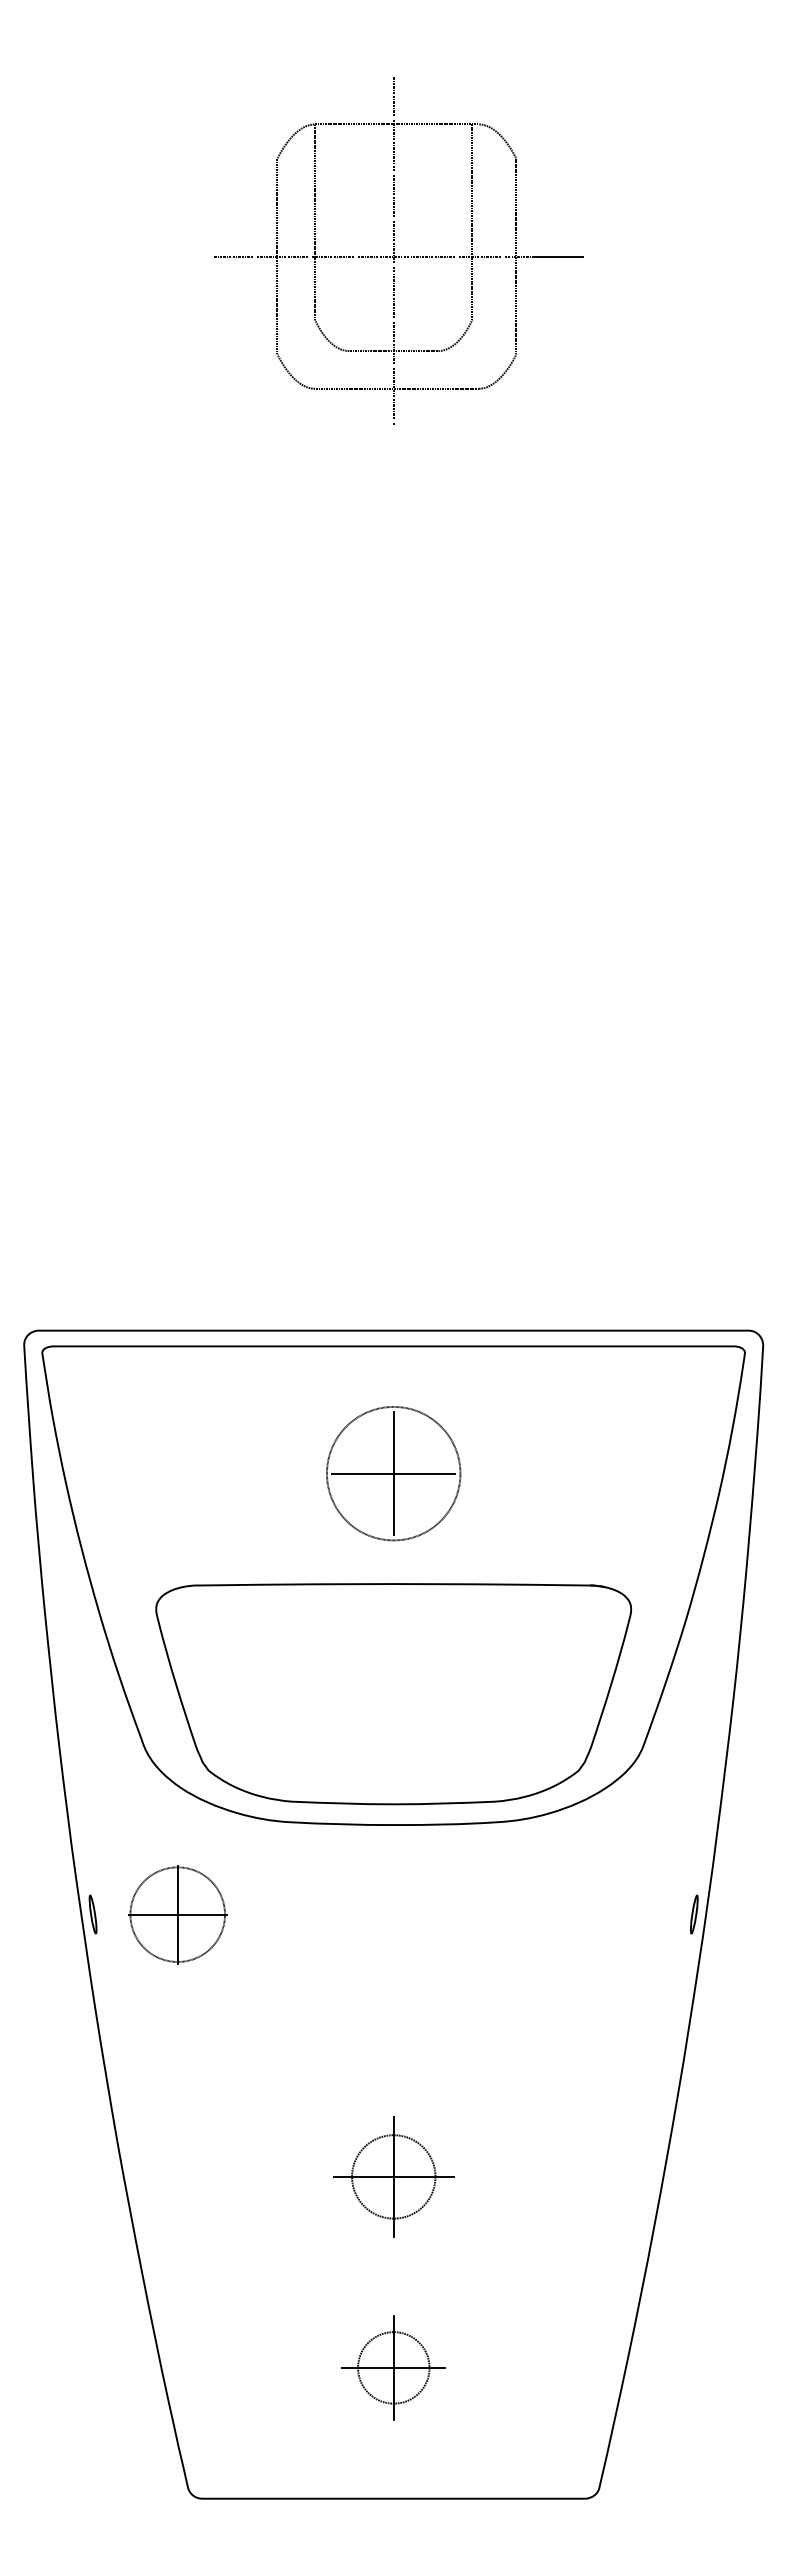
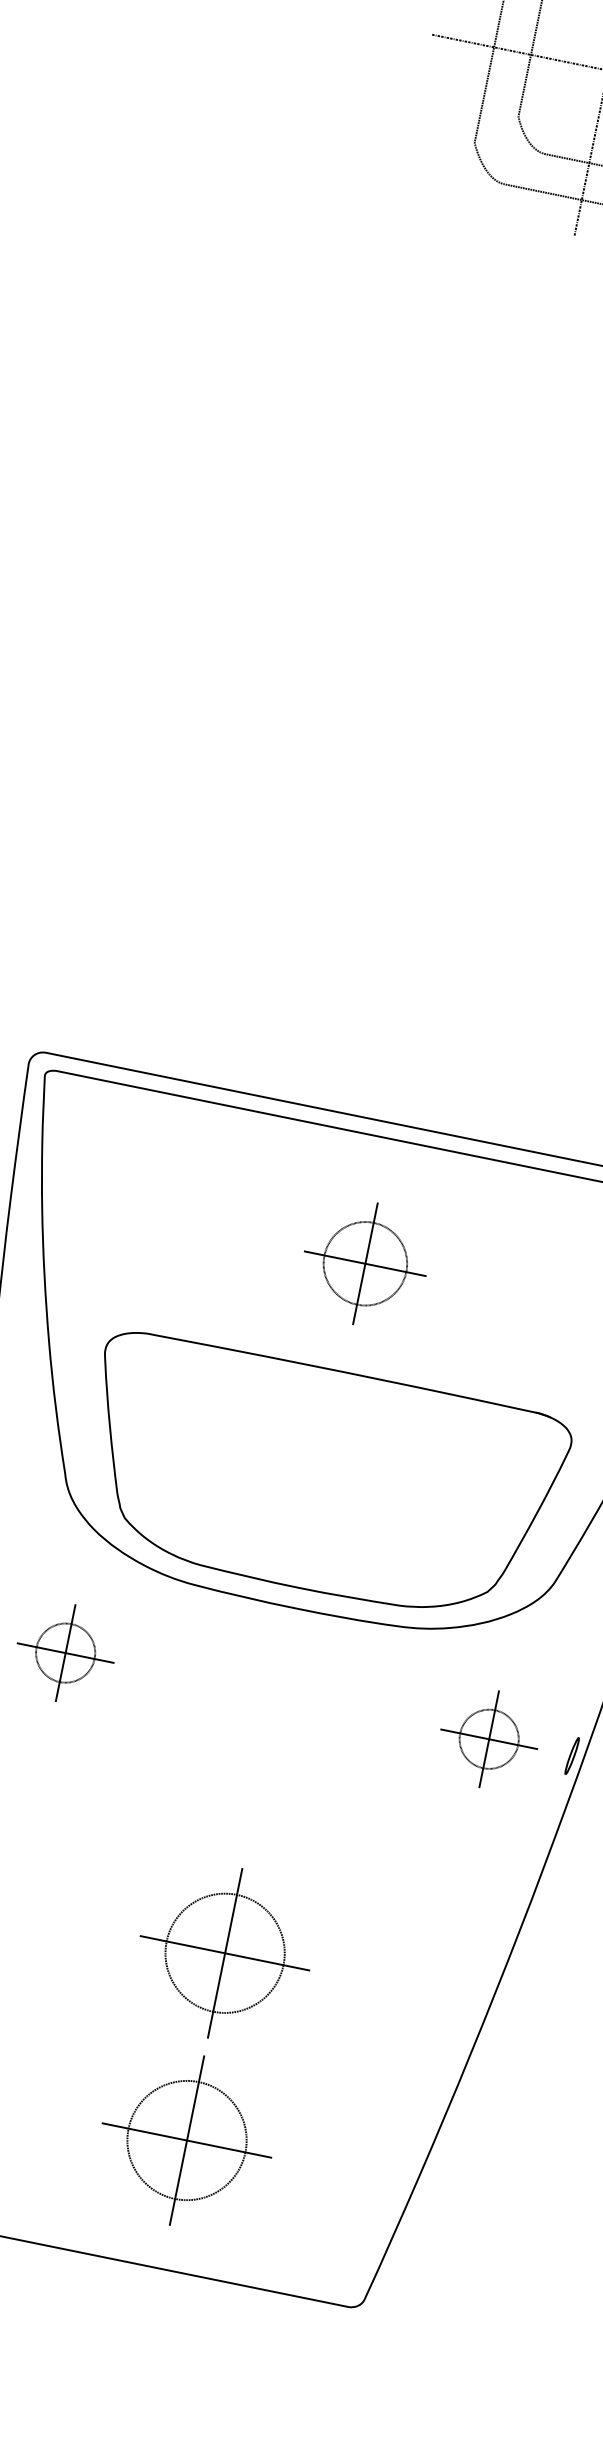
circle: (393, 1473) -> (365, 1263), size x0.62
circle: (177, 1914) -> (65, 1652), size x0.62
part: (609, 1914) -> (489, 1739), added
part: (393, 2176) -> (225, 1952), size x1.43
part: (393, 2367) -> (186, 2140), size x1.67

